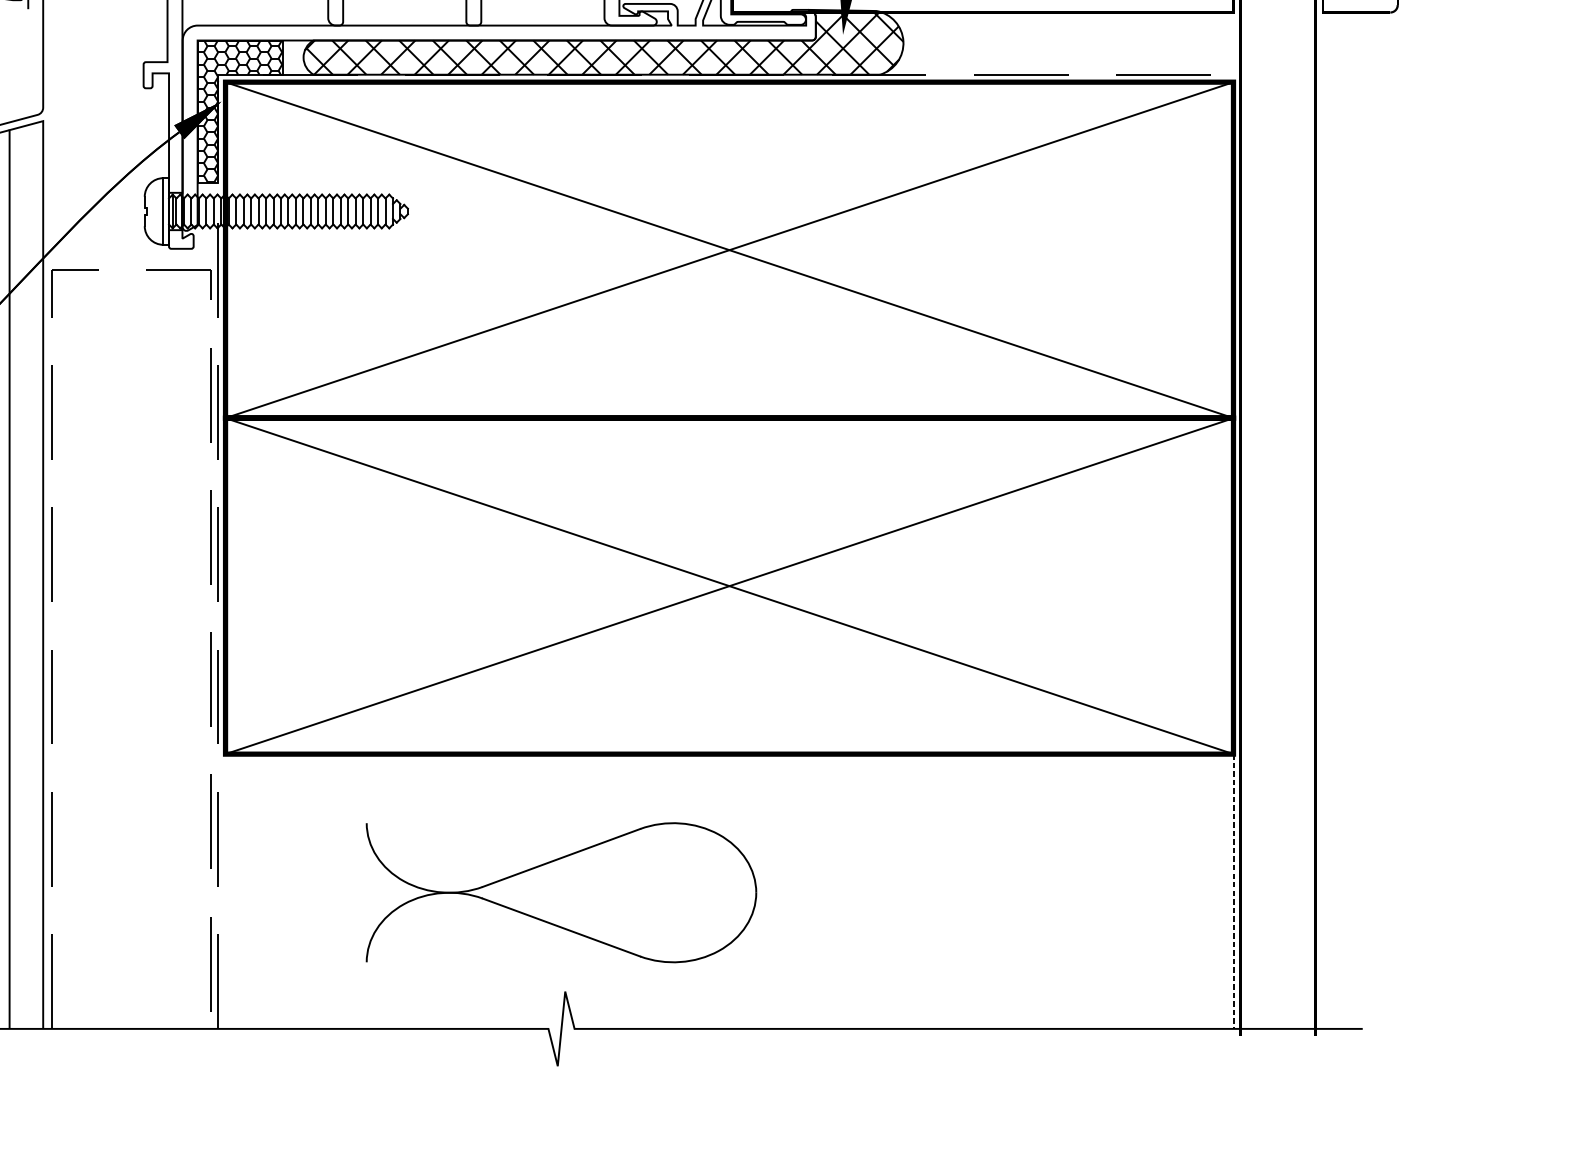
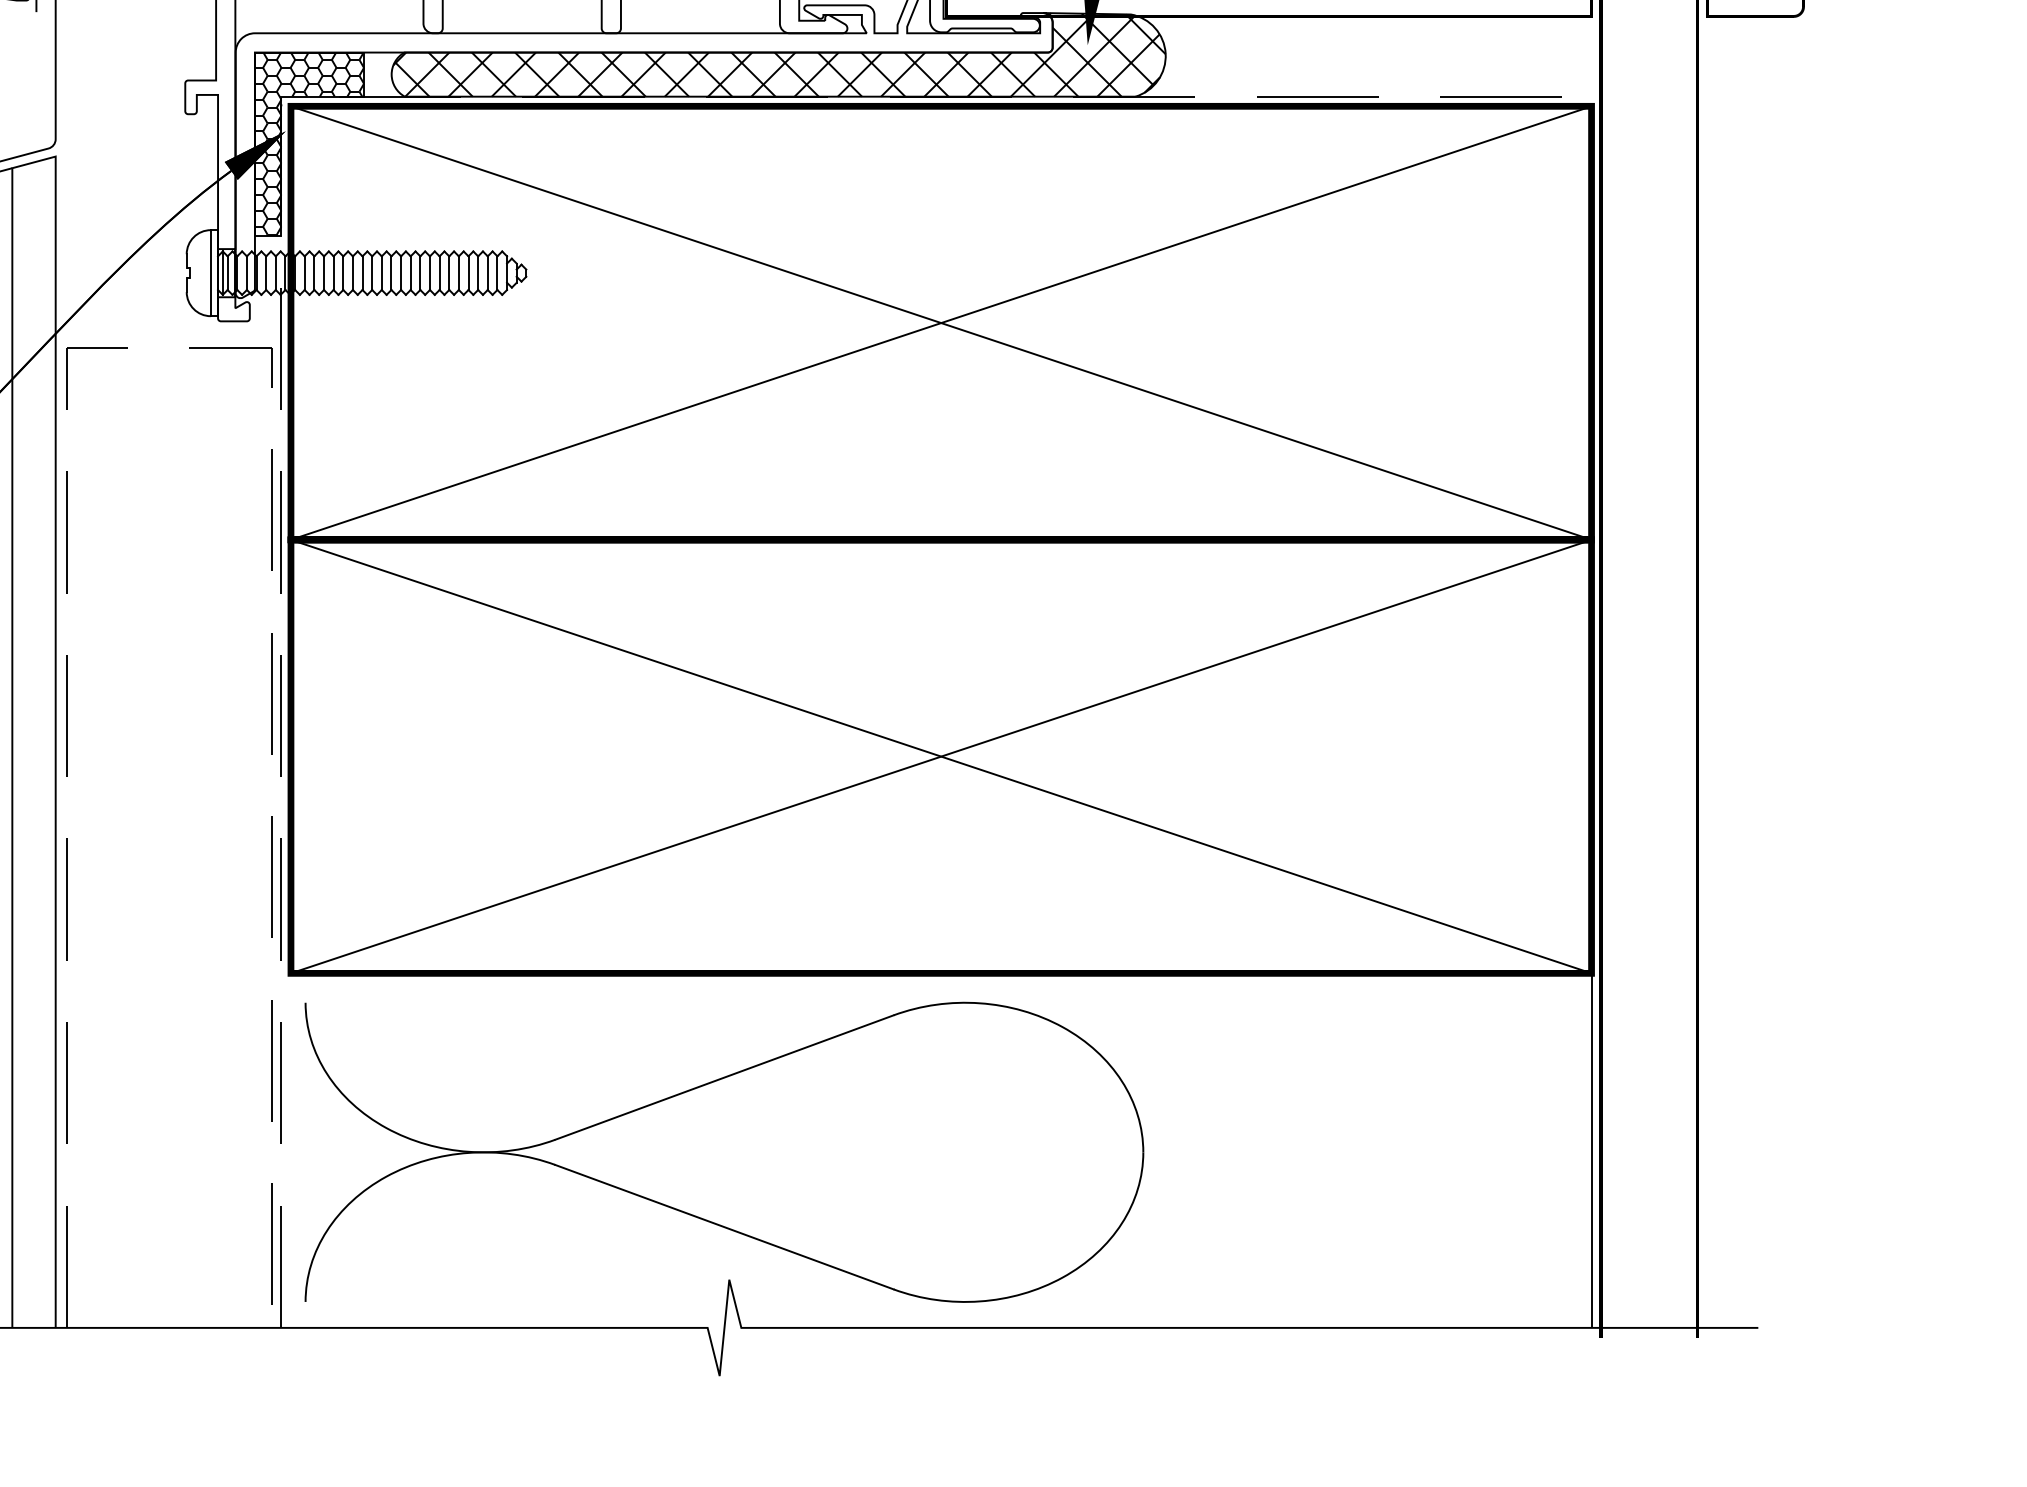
part: (561, 892) -> (724, 1151), size x1.67
line: (1233, 892) -> (1591, 1151), dashed -> solid

